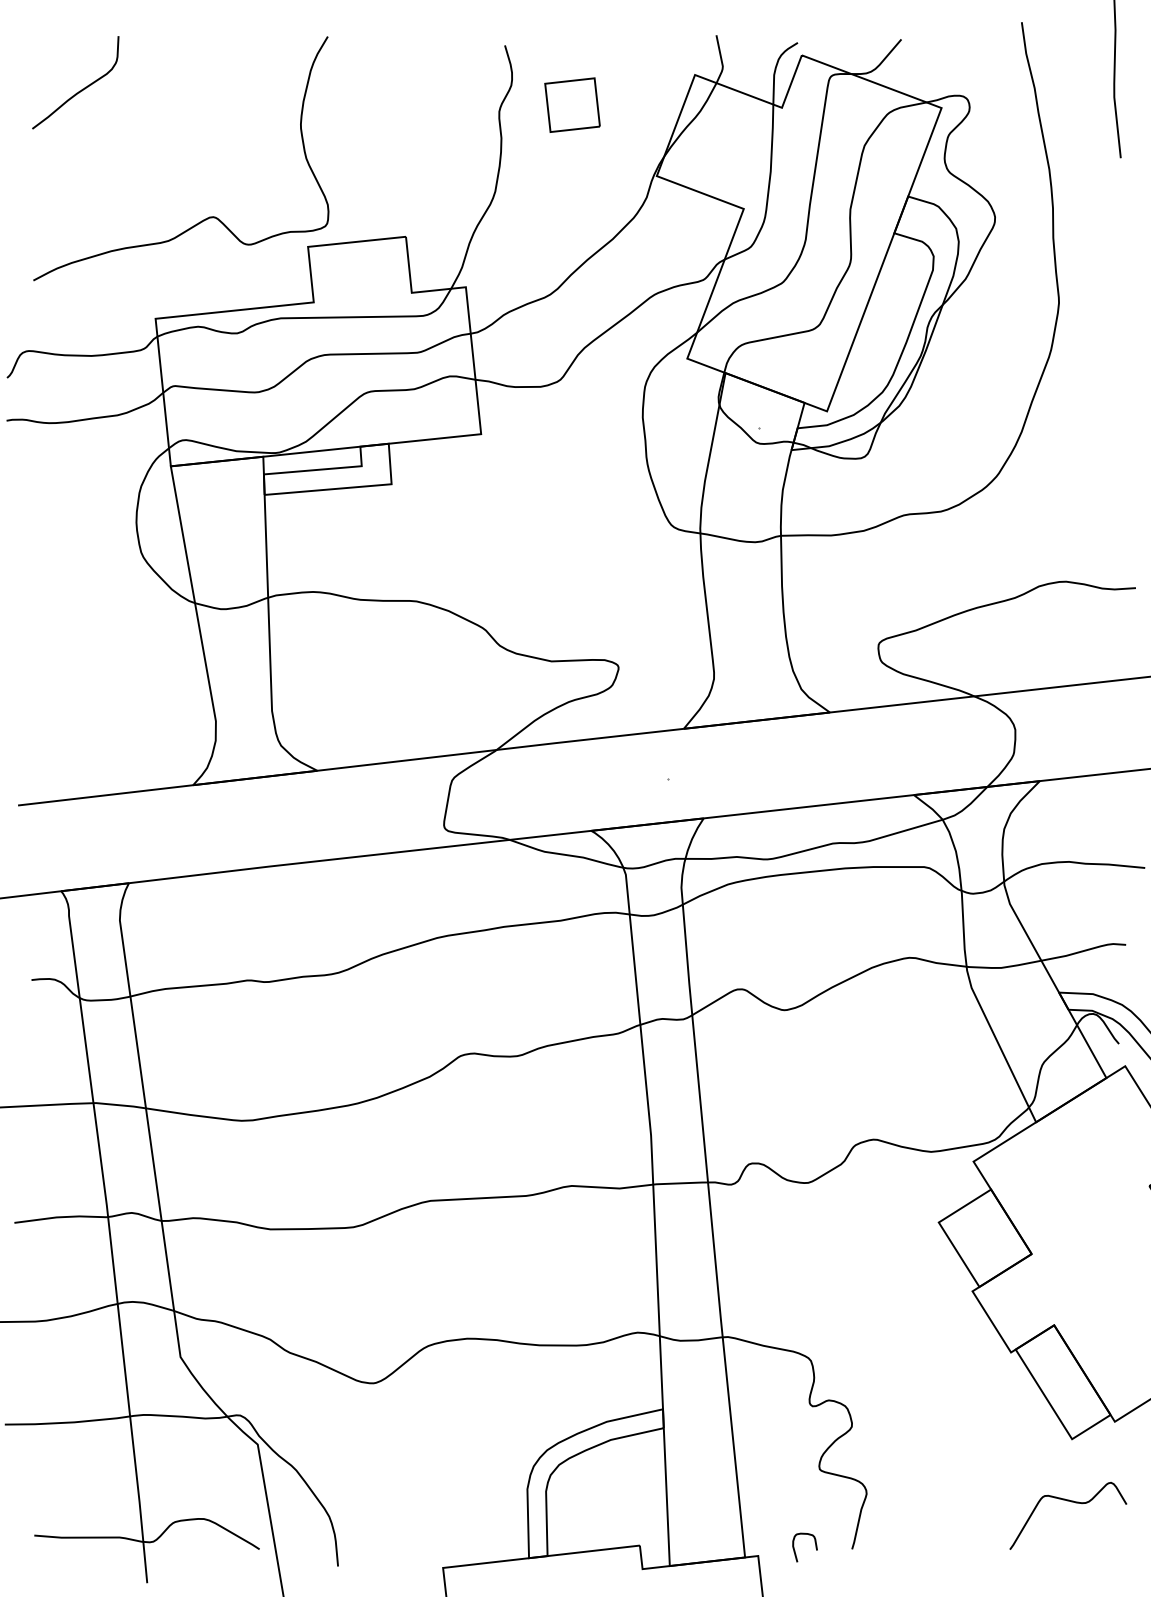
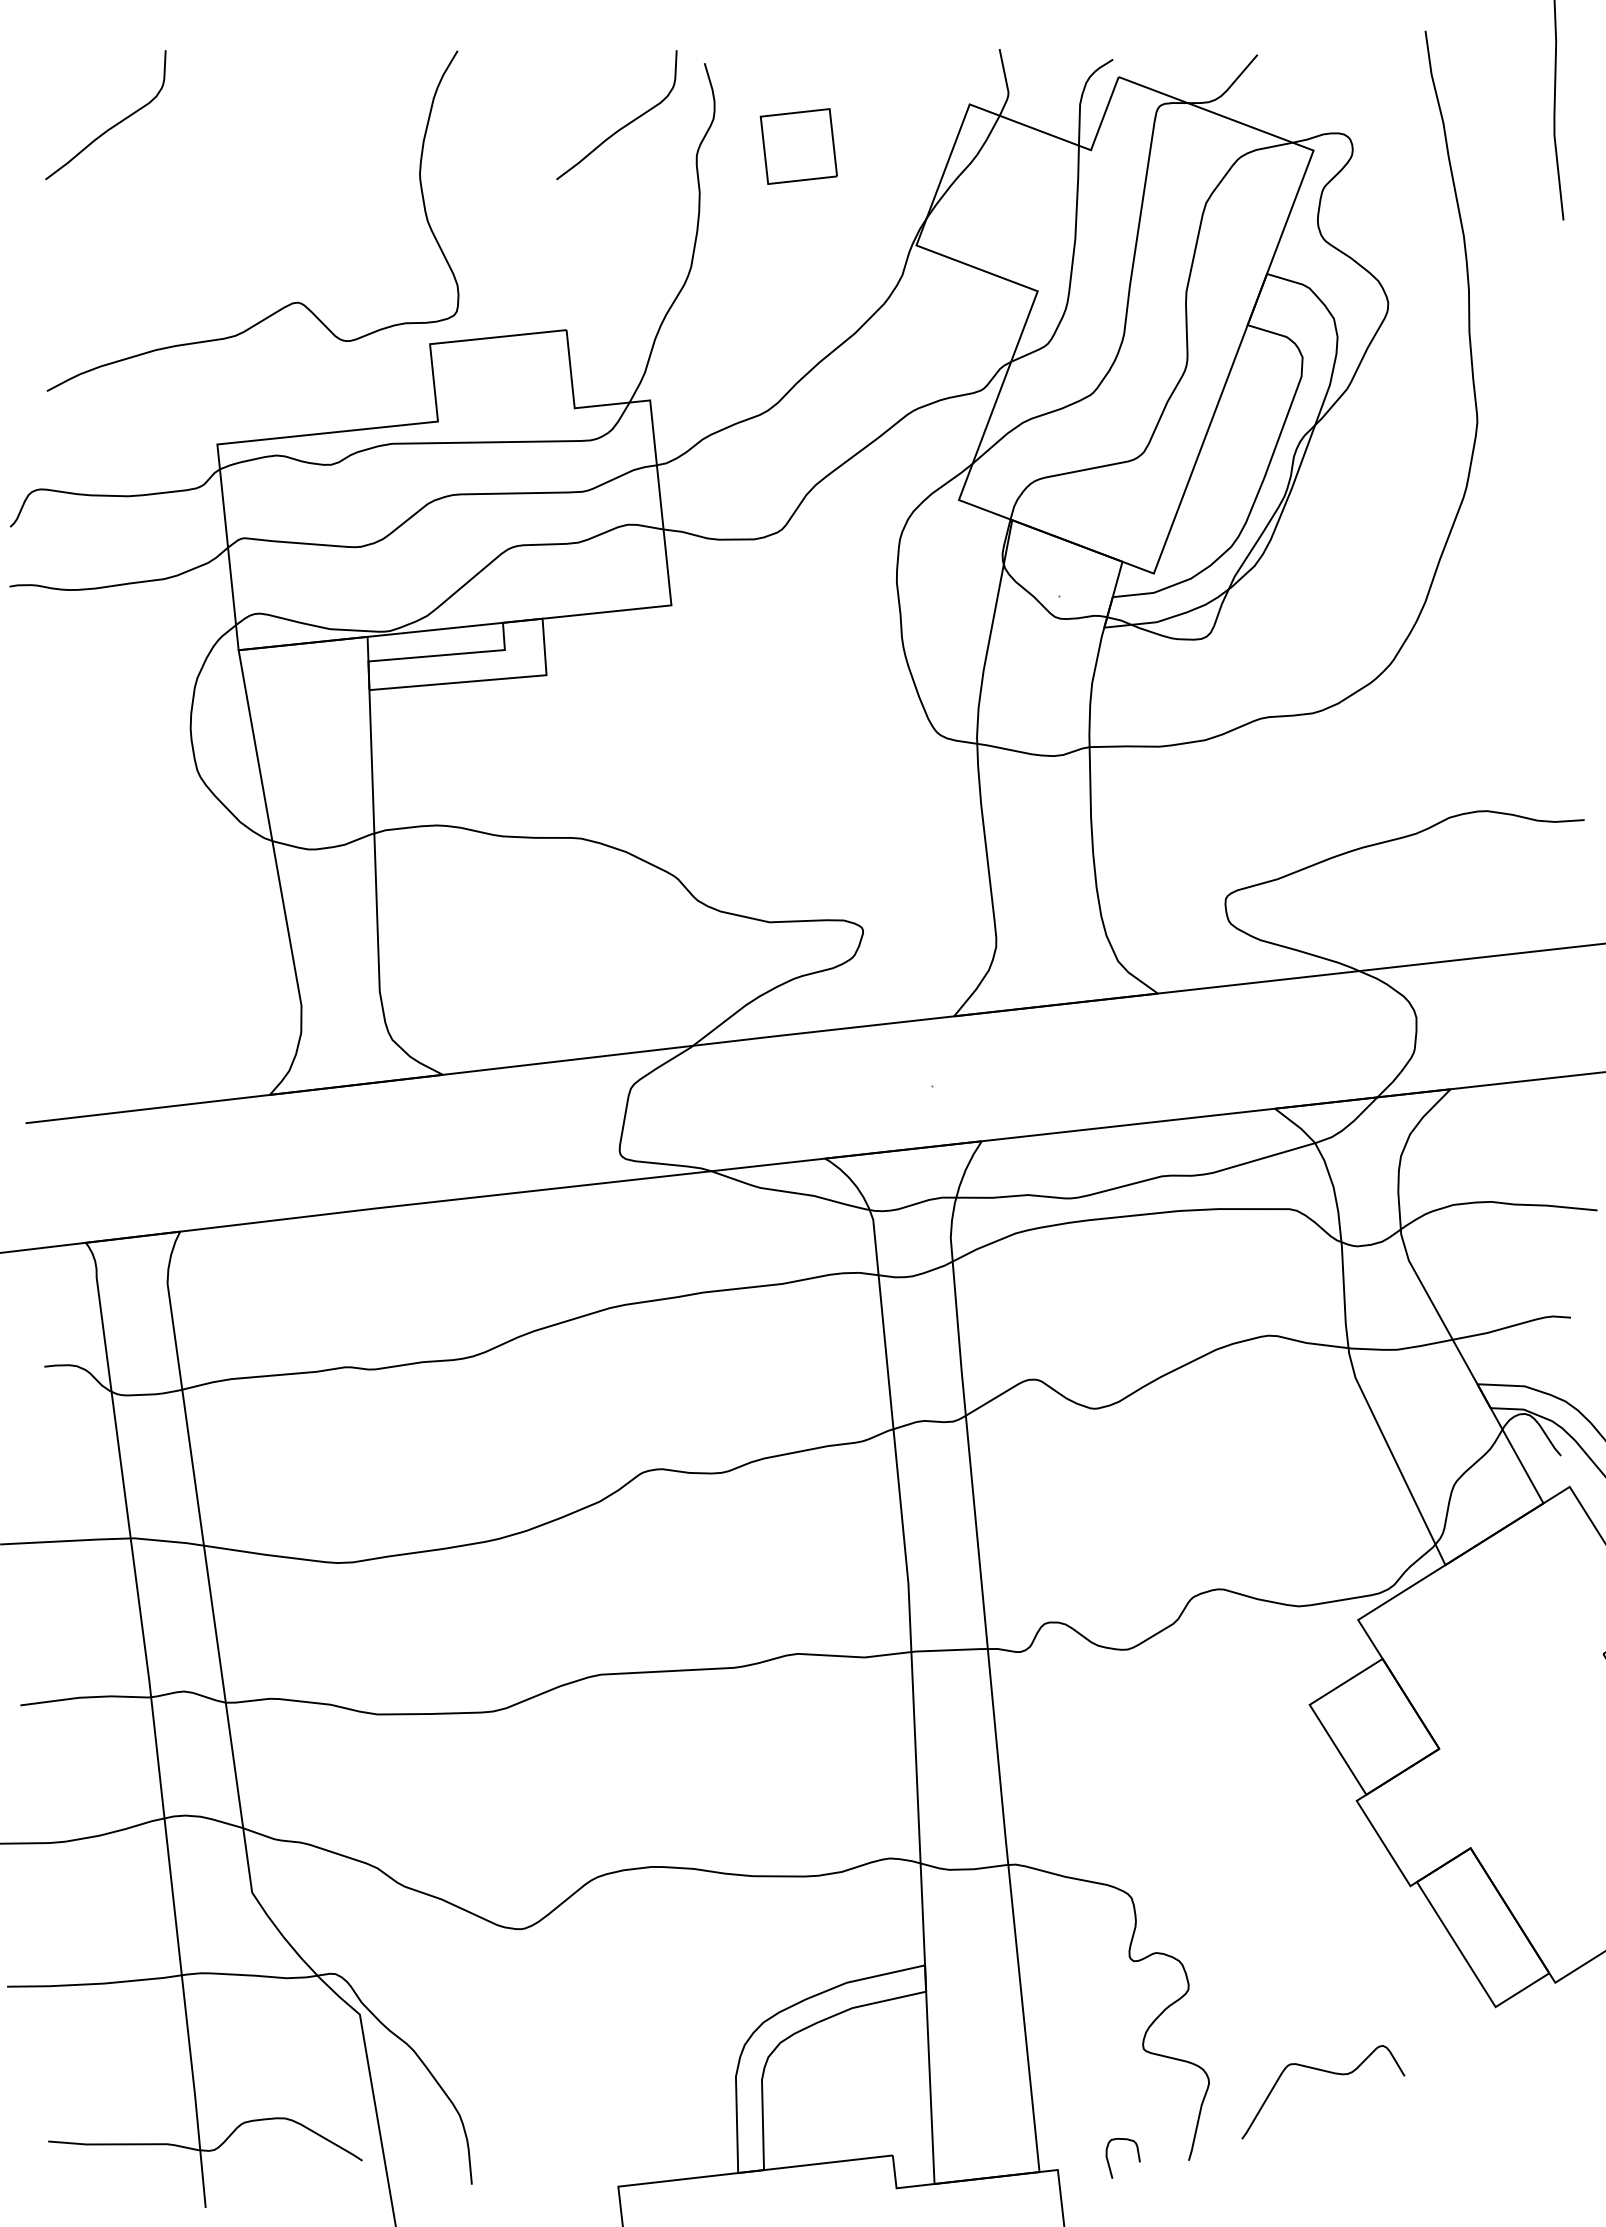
curve: (446, 90) -> (622, 126), added
curve: (1070, 1501) -> (1326, 2072), moved

